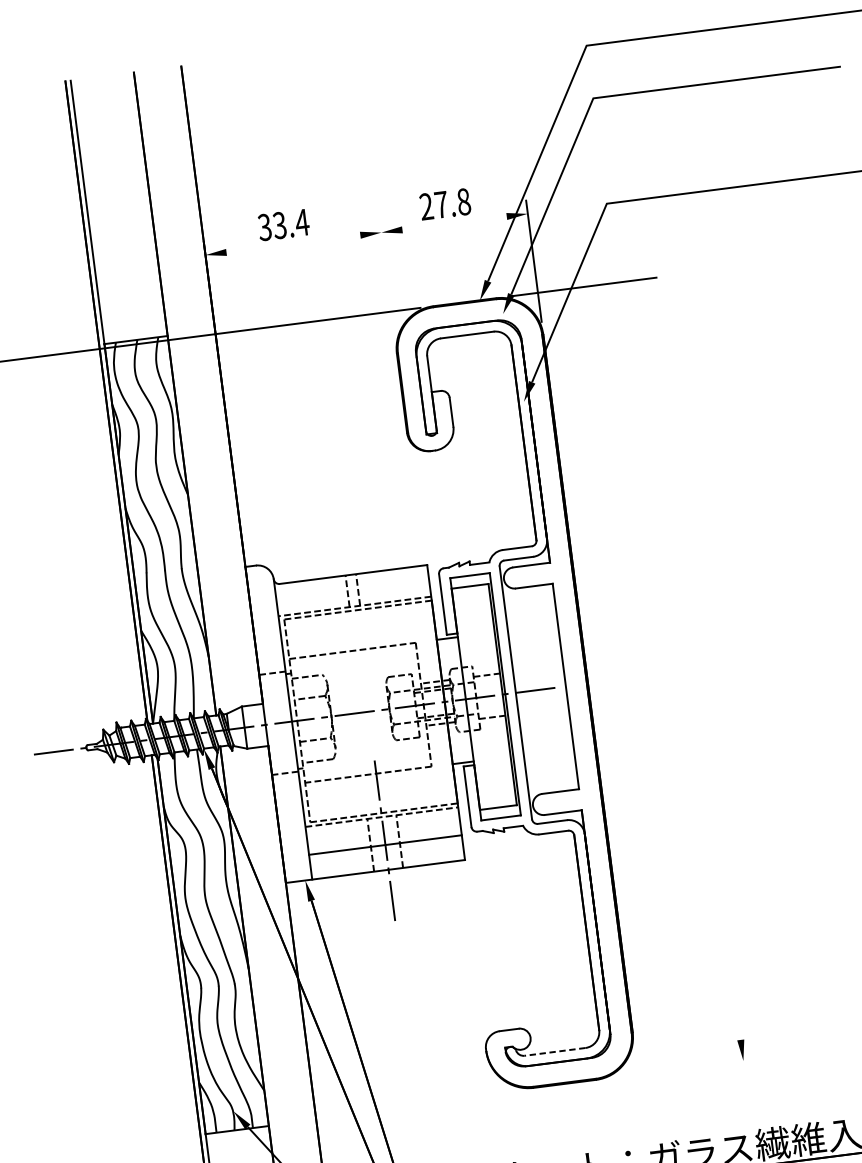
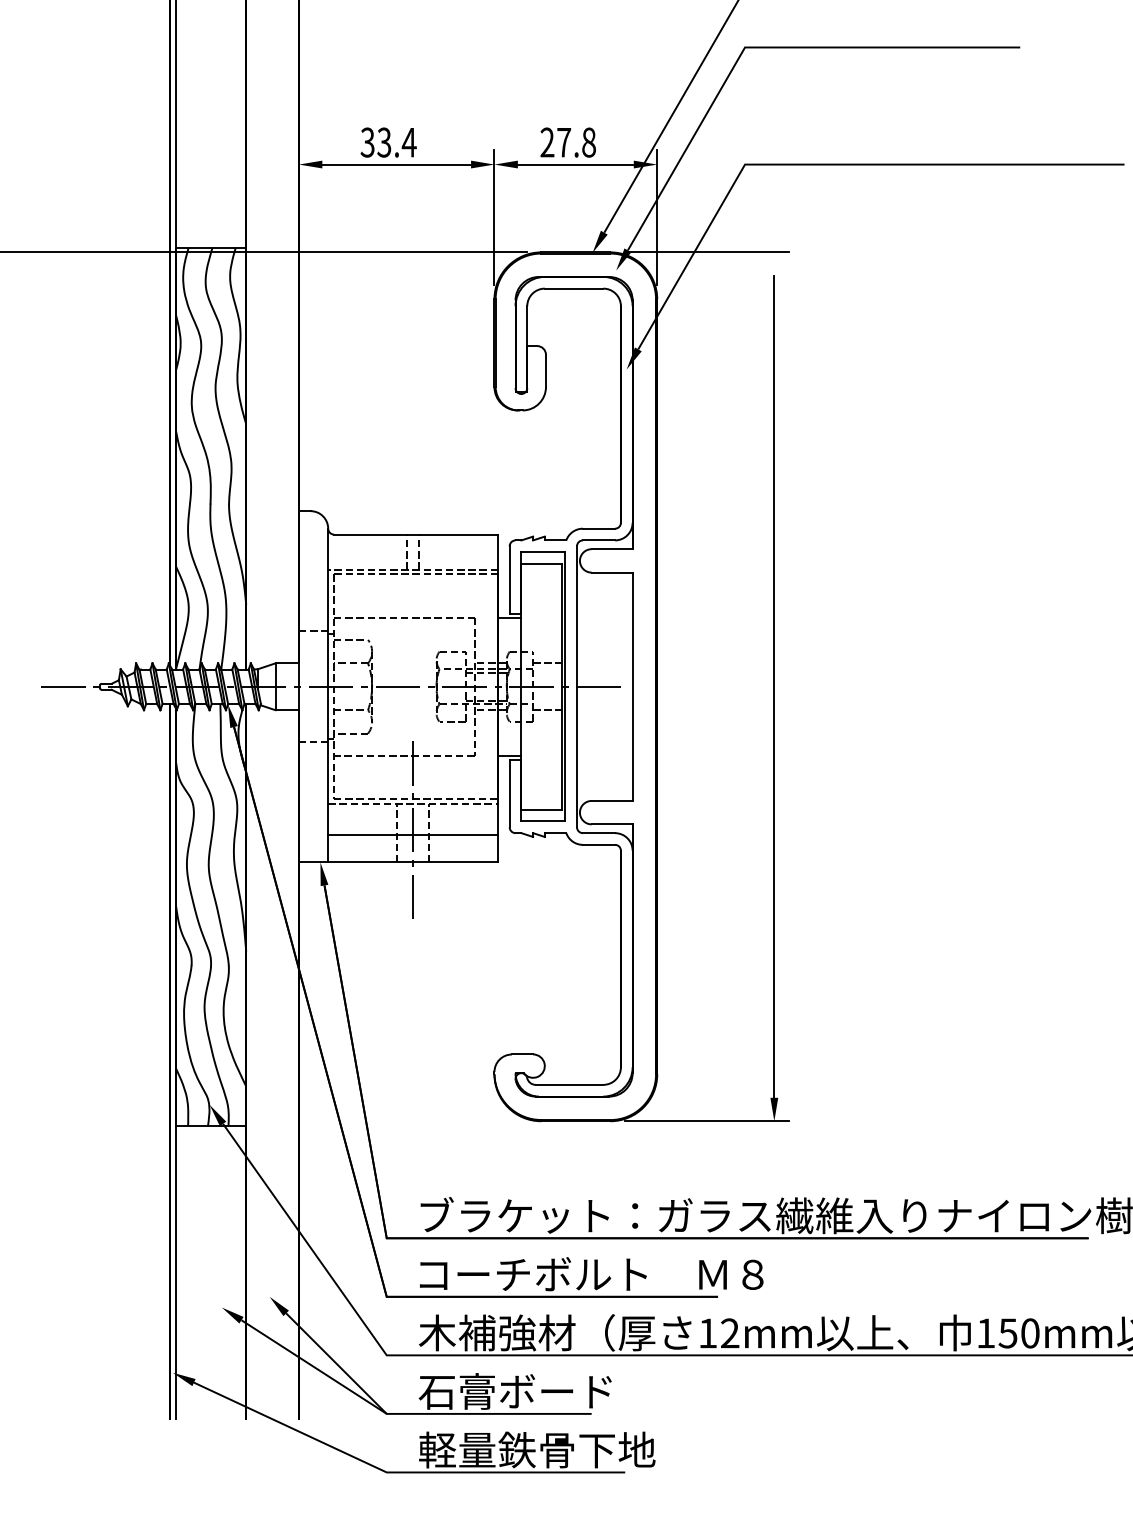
line: (454, 223) -> (575, 164), added
line: (293, 243) -> (396, 164), added
line: (387, 279) -> (494, 216), added
line: (693, 669) -> (774, 686), added
line: (554, 1051) -> (569, 1084), dashed -> solid
line: (682, 1069) -> (706, 1121), added

